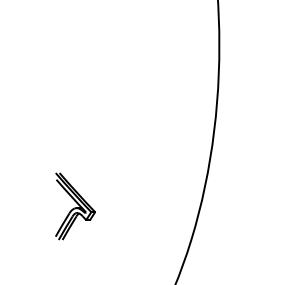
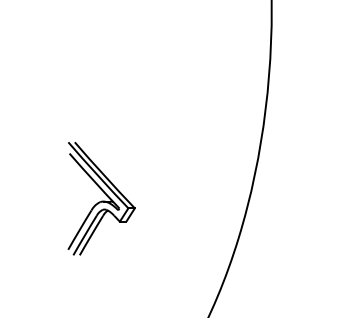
part: (75, 206) -> (101, 198), size x1.43

